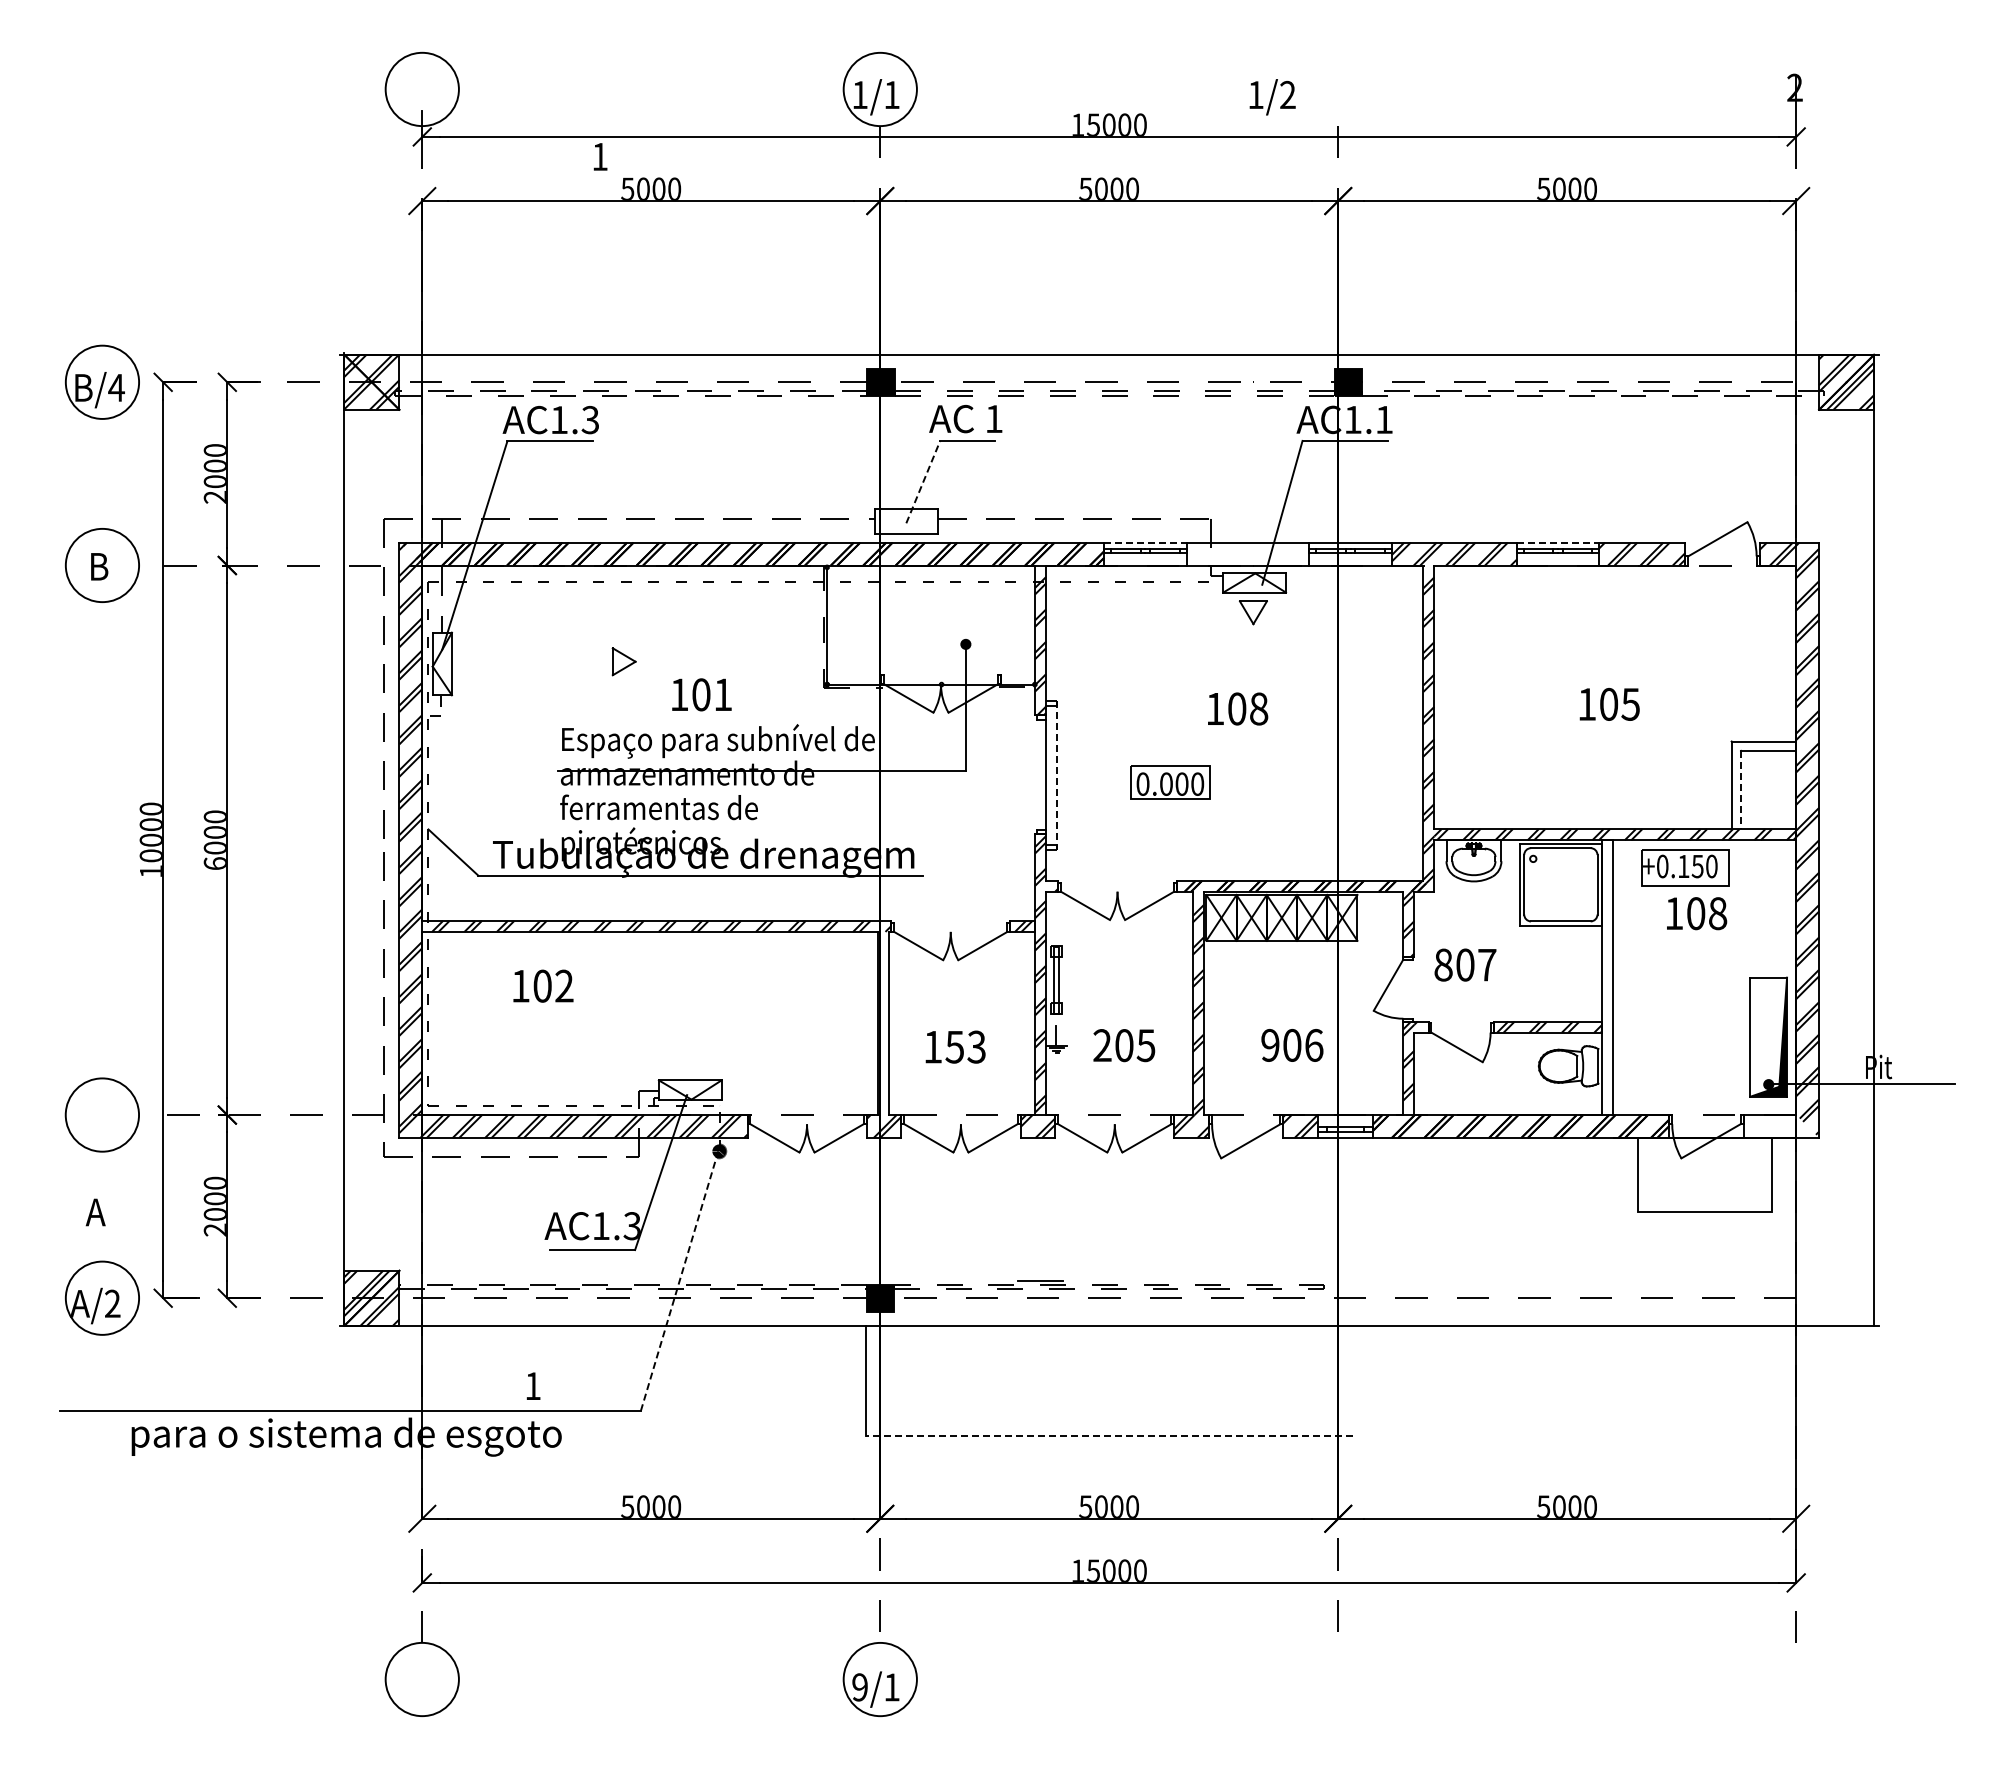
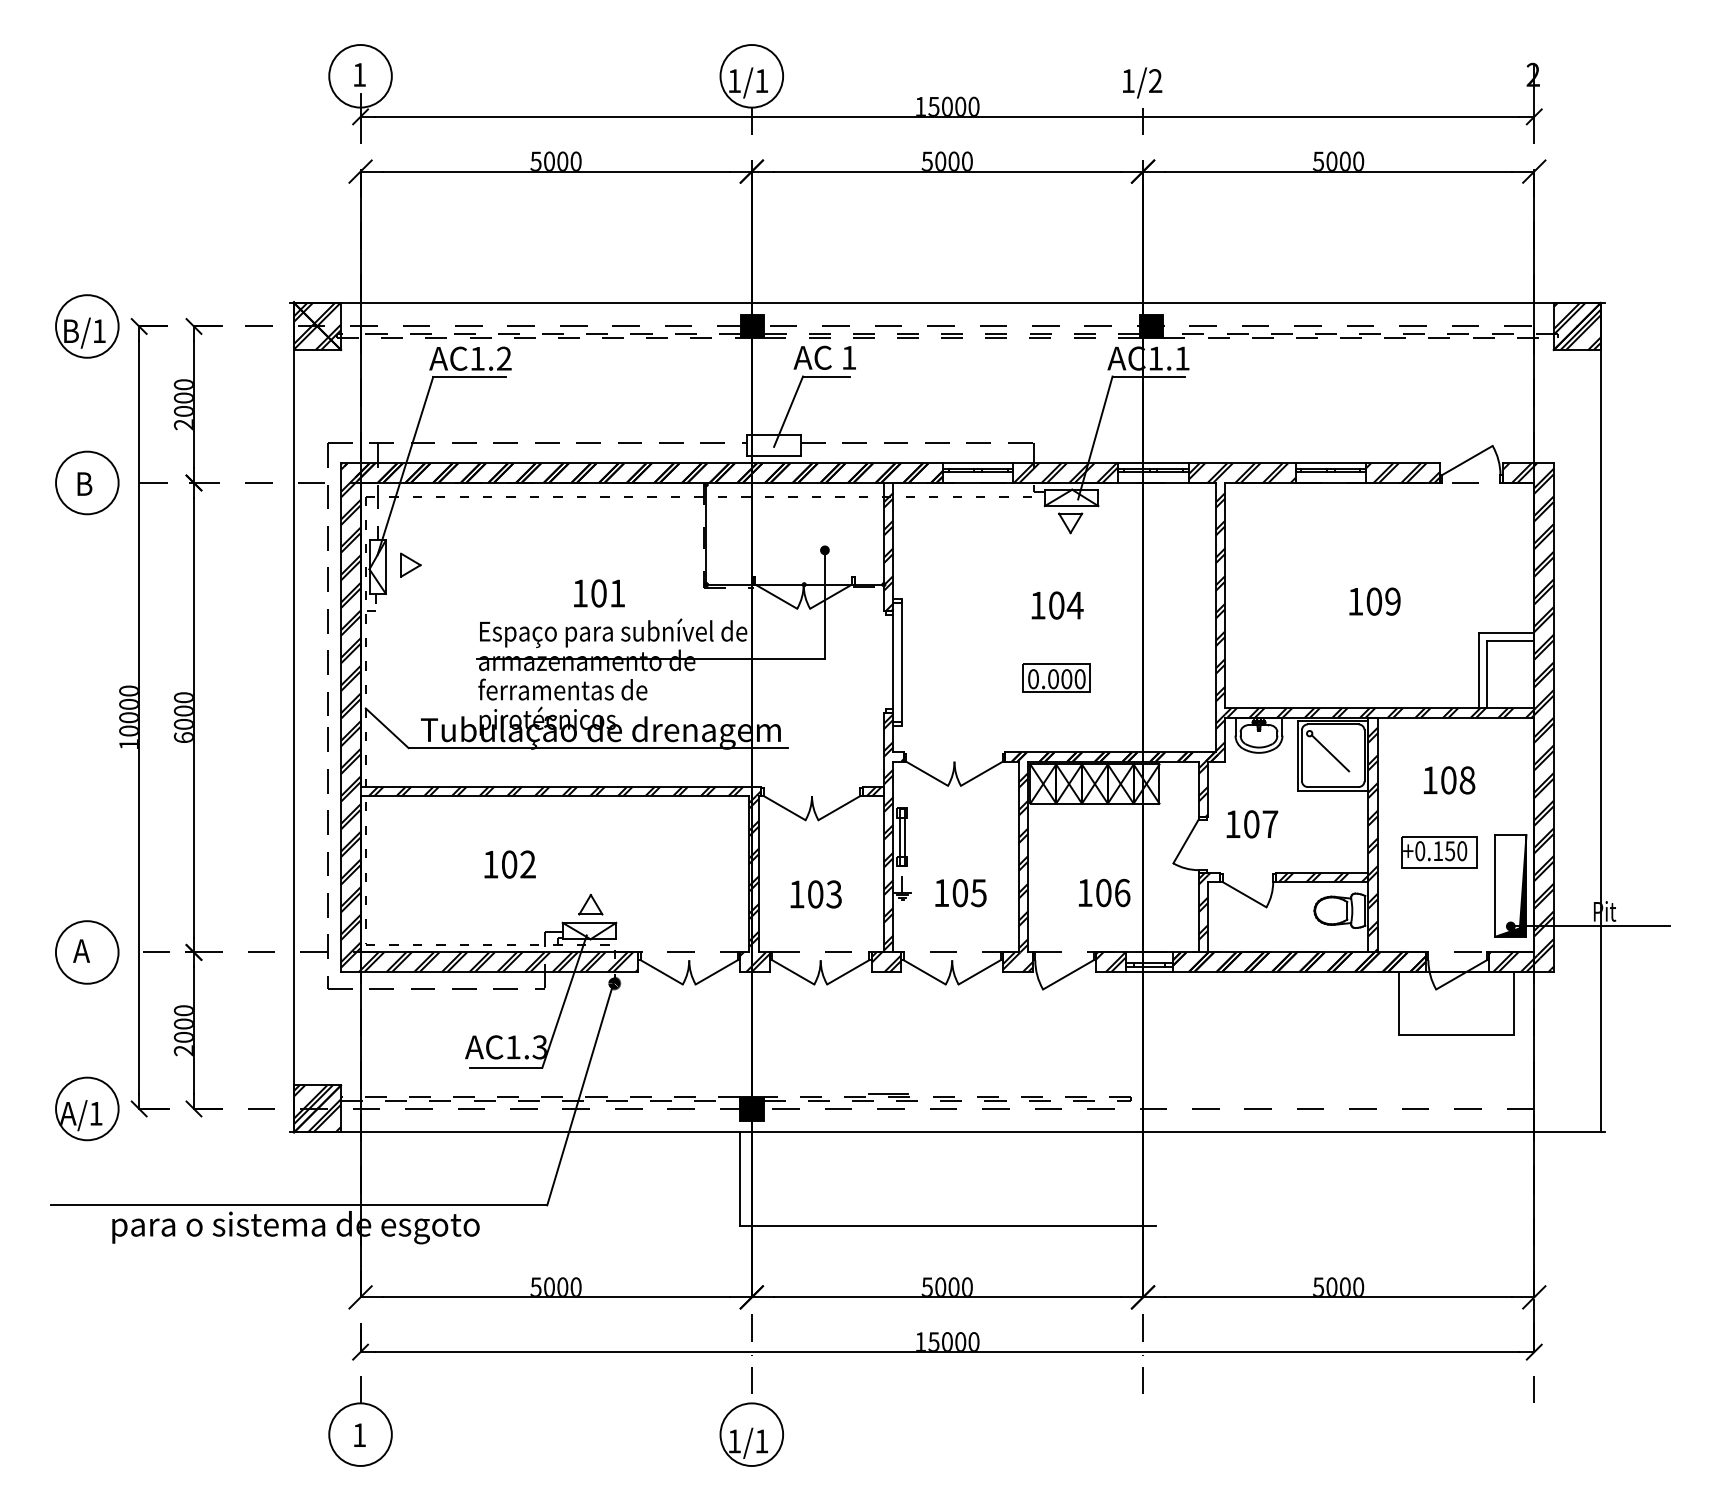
text: (1272, 97) -> (1142, 83), moved
text: (600, 156) -> (359, 74), moved
text: (116, 387) -> (99, 330), /4 -> /1
text: (590, 420) -> (504, 359), AC1.3 -> AC1.2
line: (923, 482) -> (788, 412), dashed -> solid
line: (1145, 542) -> (978, 463), dashed -> solid
line: (1558, 542) -> (1331, 463), dashed -> solid
hatch: (1248, 553) -> (1066, 472), added
part: (623, 661) -> (410, 564), moved
text: (1630, 703) -> (1392, 600), 105 -> 109
text: (1258, 708) -> (1074, 605), 108 -> 104
line: (1056, 775) -> (902, 662), dashed -> solid
part: (1170, 782) -> (1056, 677), moved
line: (1741, 790) -> (1487, 675), dashed -> solid
part: (1685, 867) -> (1439, 852), moved
line: (1557, 881) -> (1330, 752), added
text: (1443, 964) -> (1232, 823), 807 -> 107
hatch: (1607, 983) -> (1373, 840), added
text: (543, 985) -> (510, 863), moved
hatch: (882, 1019) -> (753, 870), added
text: (1270, 1044) -> (1085, 892), 906 -> 106
text: (1102, 1045) -> (941, 893), 205 -> 105
text: (954, 1046) -> (815, 893), 153 -> 103
part: (691, 1058) -> (590, 904), added
hatch: (1779, 1126) -> (1520, 962), added
text: (95, 1212) -> (81, 951), moved
line: (679, 1280) -> (580, 1093), dashed -> solid
text: (112, 1303) -> (95, 1113), /2 -> /1
text: (533, 1385) -> (359, 1434), moved
line: (1109, 1435) -> (947, 1226), dashed -> solid
text: (859, 1687) -> (734, 1441), 9/1 -> 1/1

